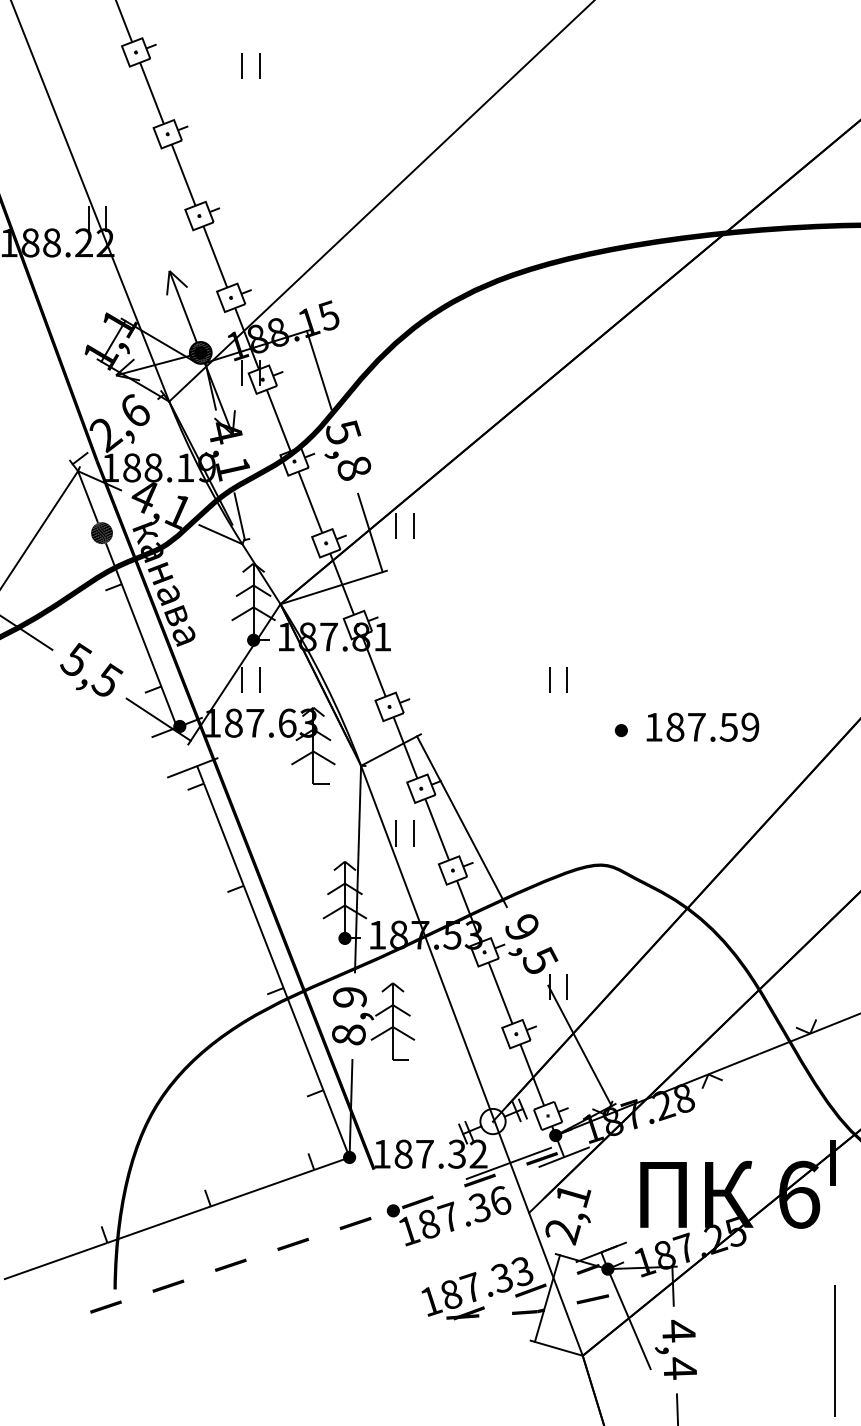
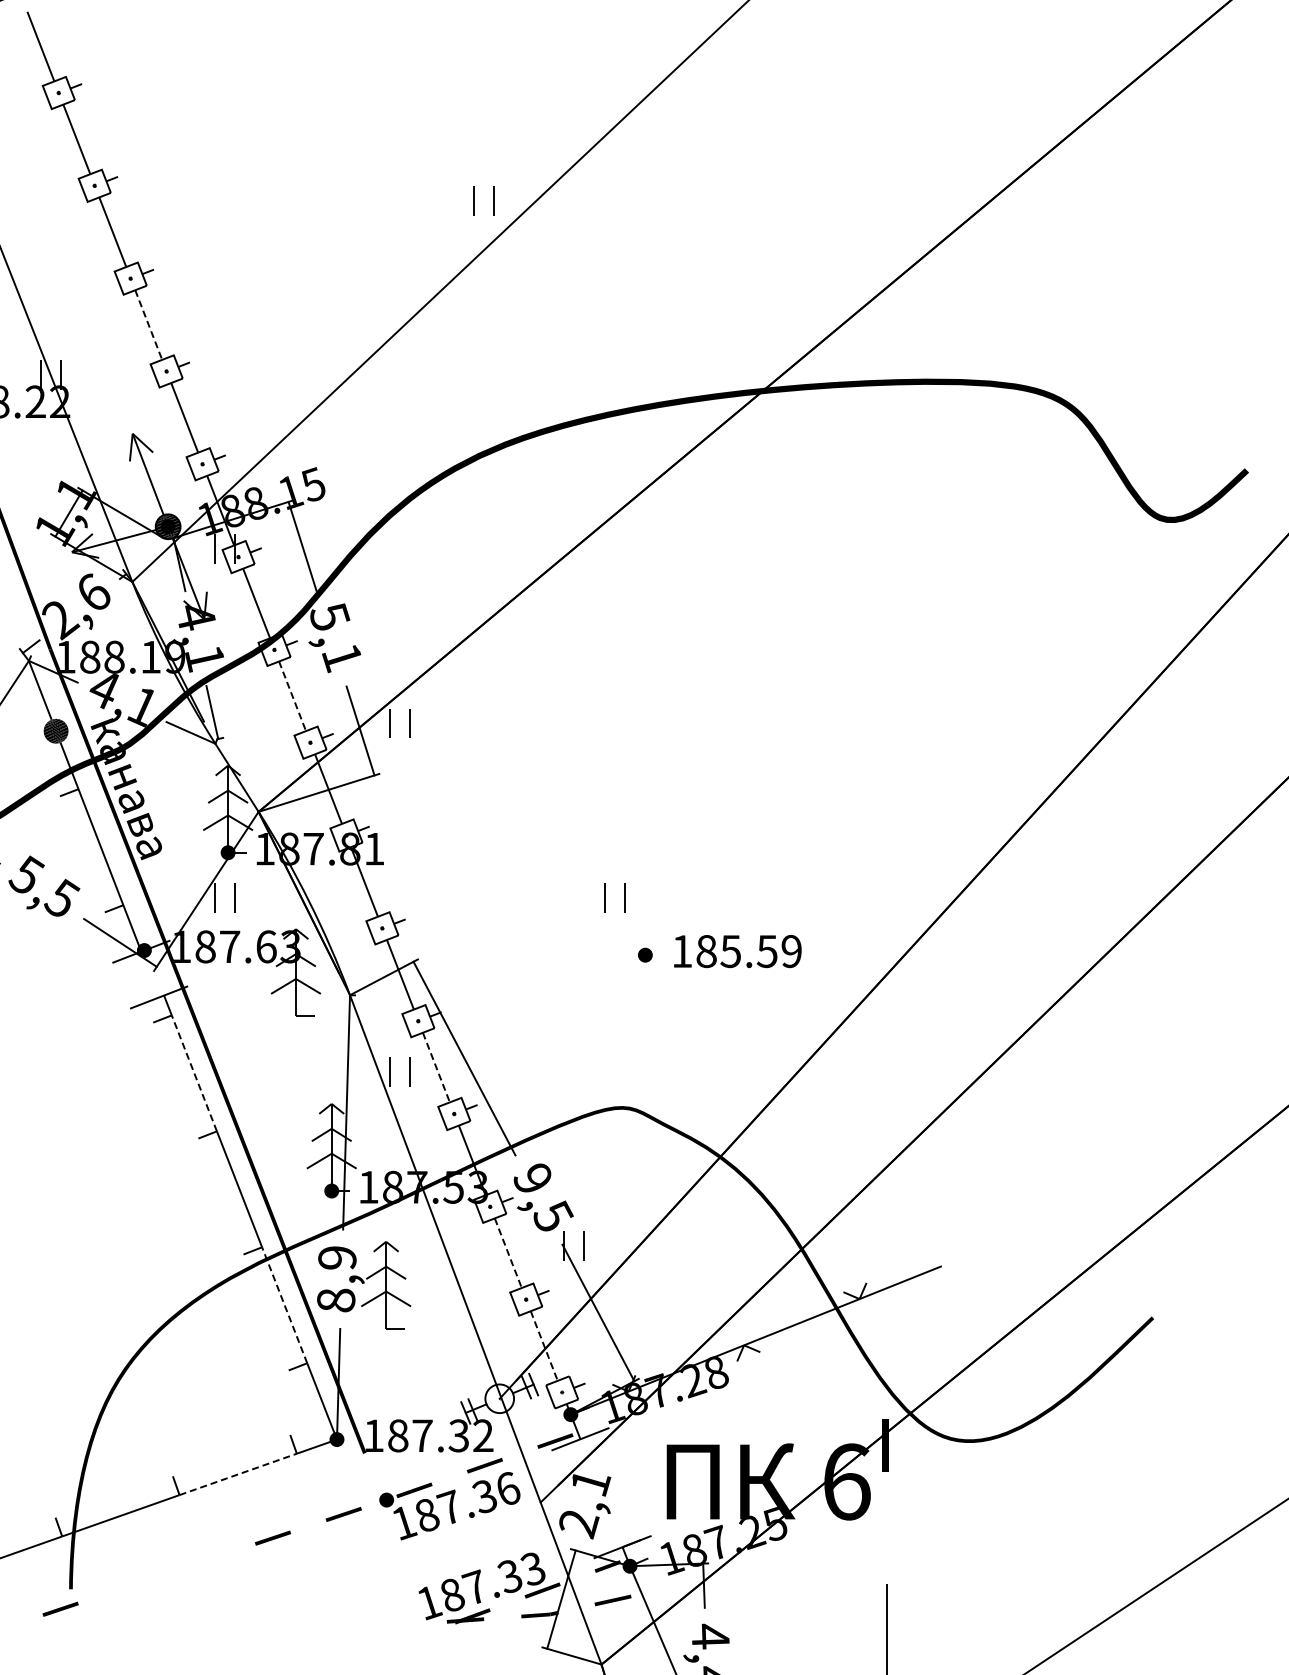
part: (242, 65) -> (474, 200), moved
line: (183, 175) -> (148, 325), solid -> dashed
text: (353, 469) -> (341, 658), 5,8 -> 5,1
line: (310, 502) -> (292, 696), solid -> dashed
part: (550, 679) -> (605, 897), moved
text: (696, 727) -> (730, 951), 187.59 -> 185.59
line: (437, 830) -> (436, 1068), solid -> dashed
line: (223, 833) -> (194, 1072), solid -> dashed
line: (500, 993) -> (508, 1253), solid -> dashed
line: (303, 1038) -> (284, 1304), solid -> dashed
line: (532, 1075) -> (544, 1346), solid -> dashed
line: (508, 1162) -> (517, 1445), removed
line: (262, 1188) -> (238, 1474), solid -> dashed
line: (231, 1264) -> (202, 1561), removed
line: (168, 1286) -> (131, 1585), removed

